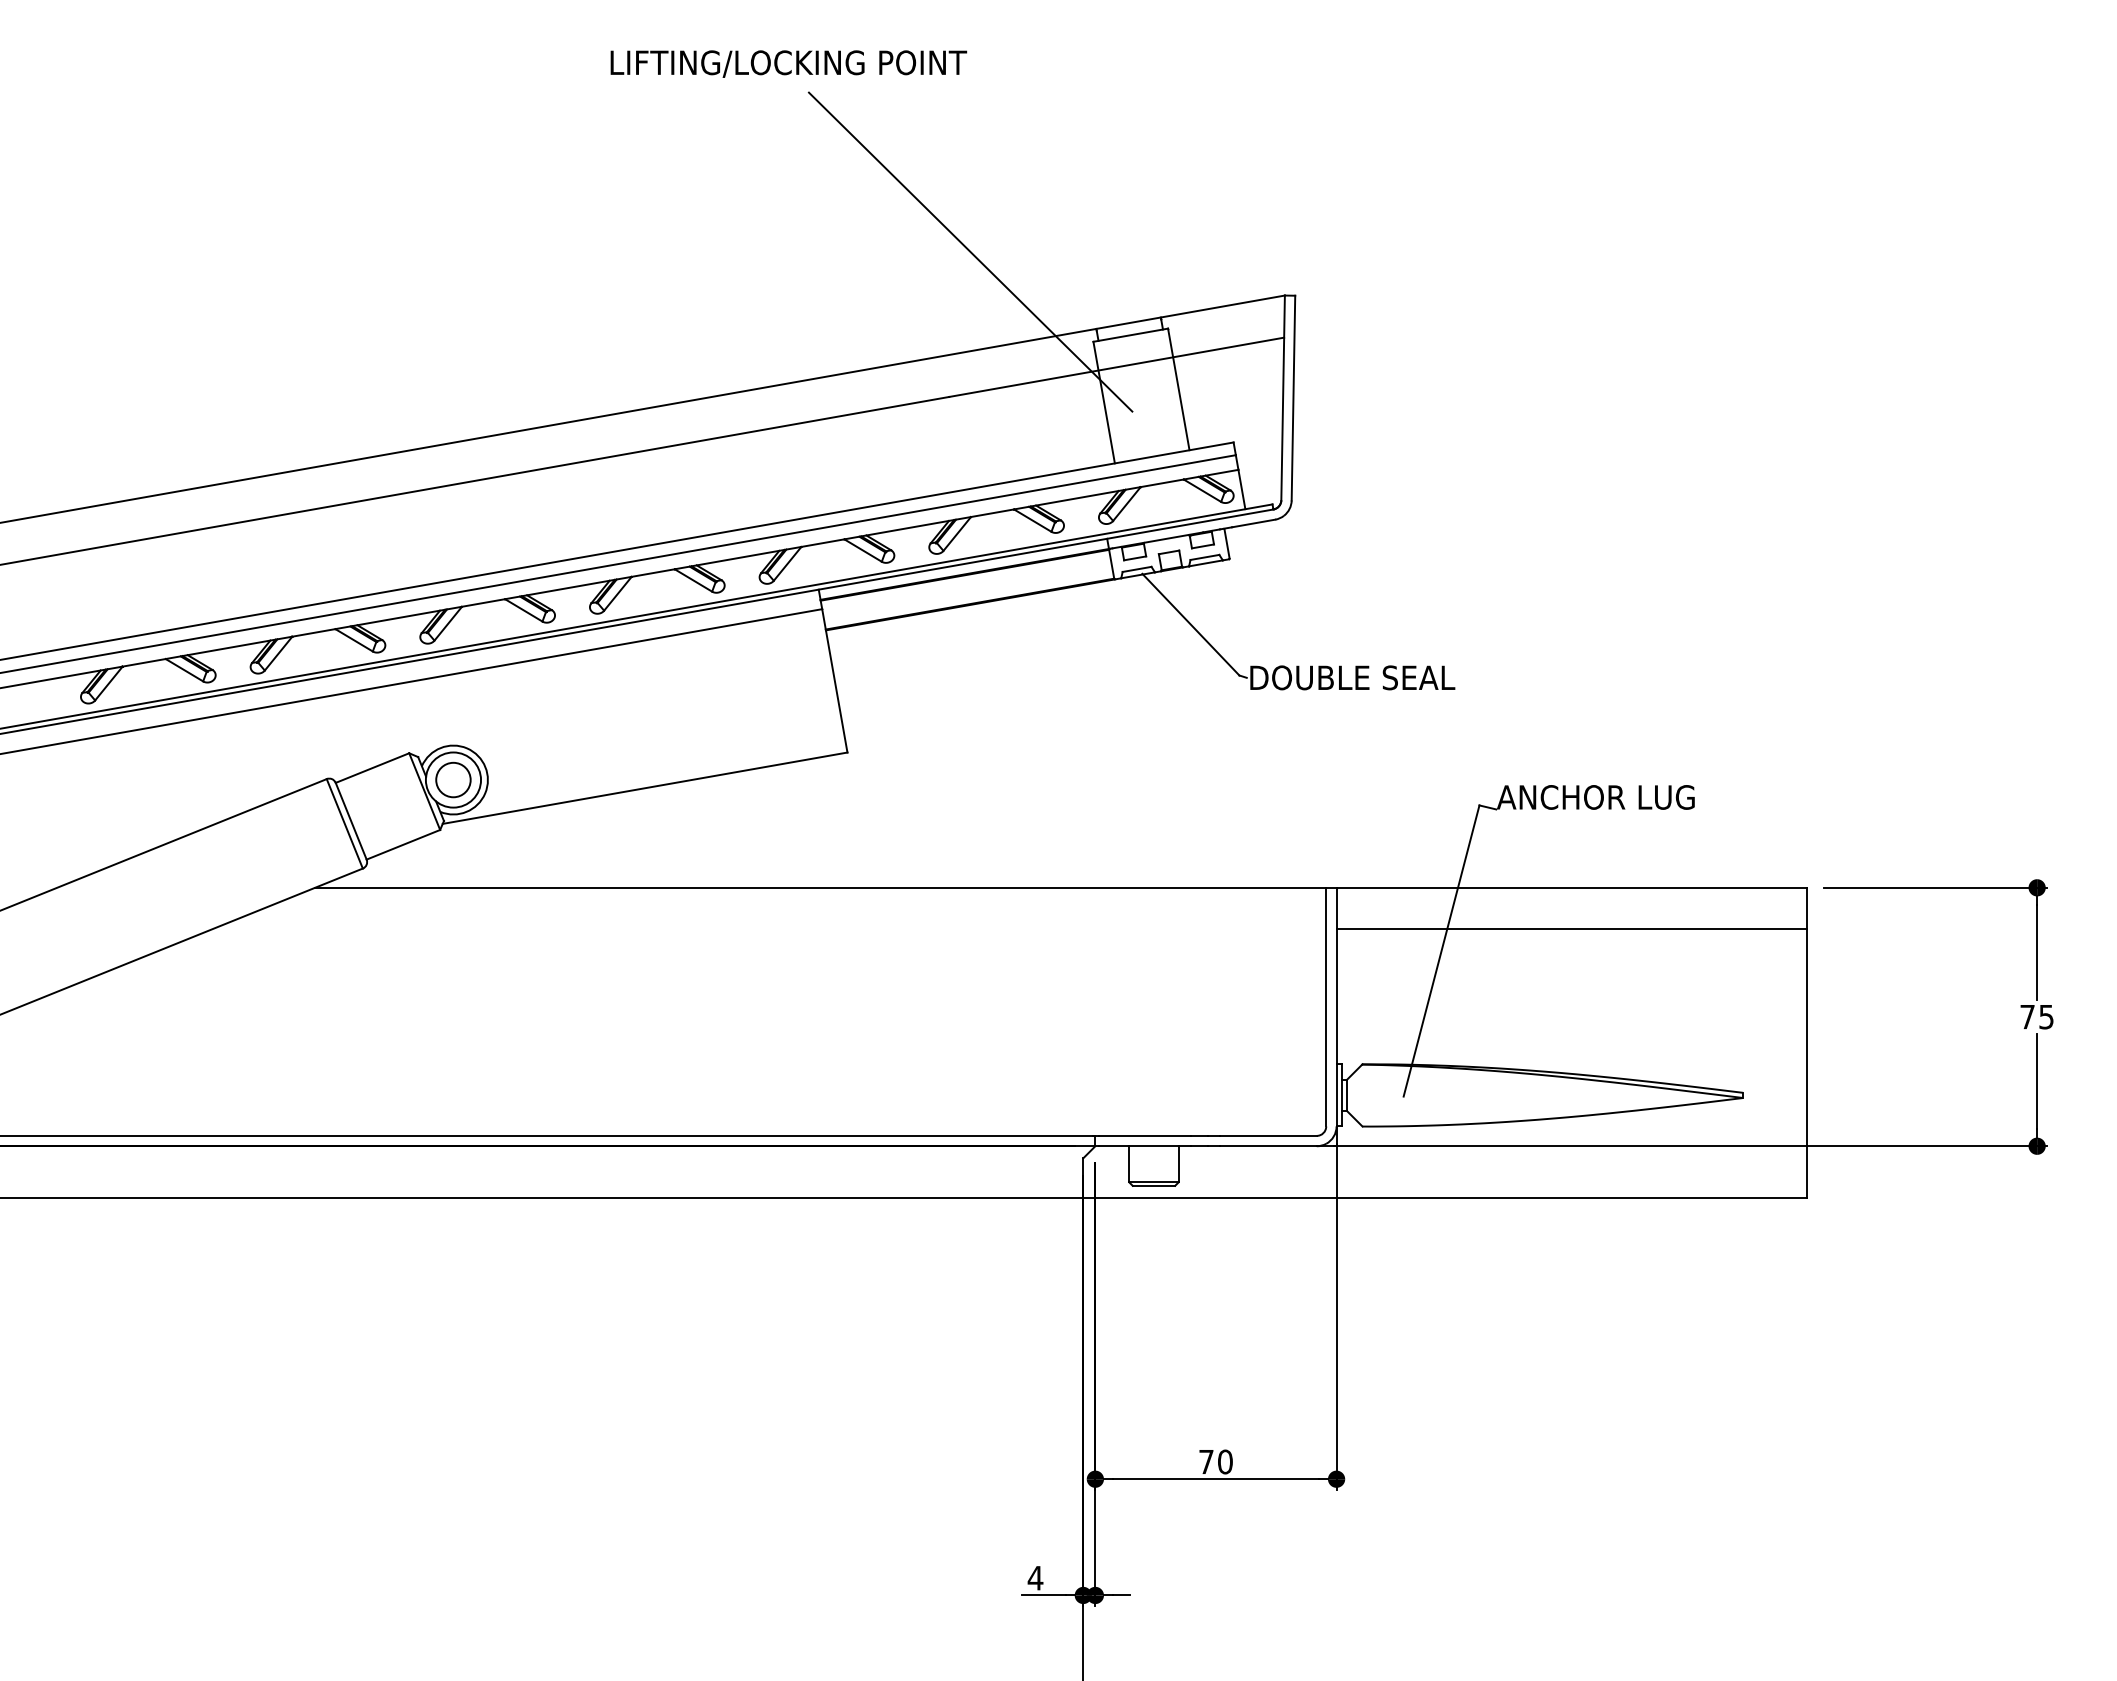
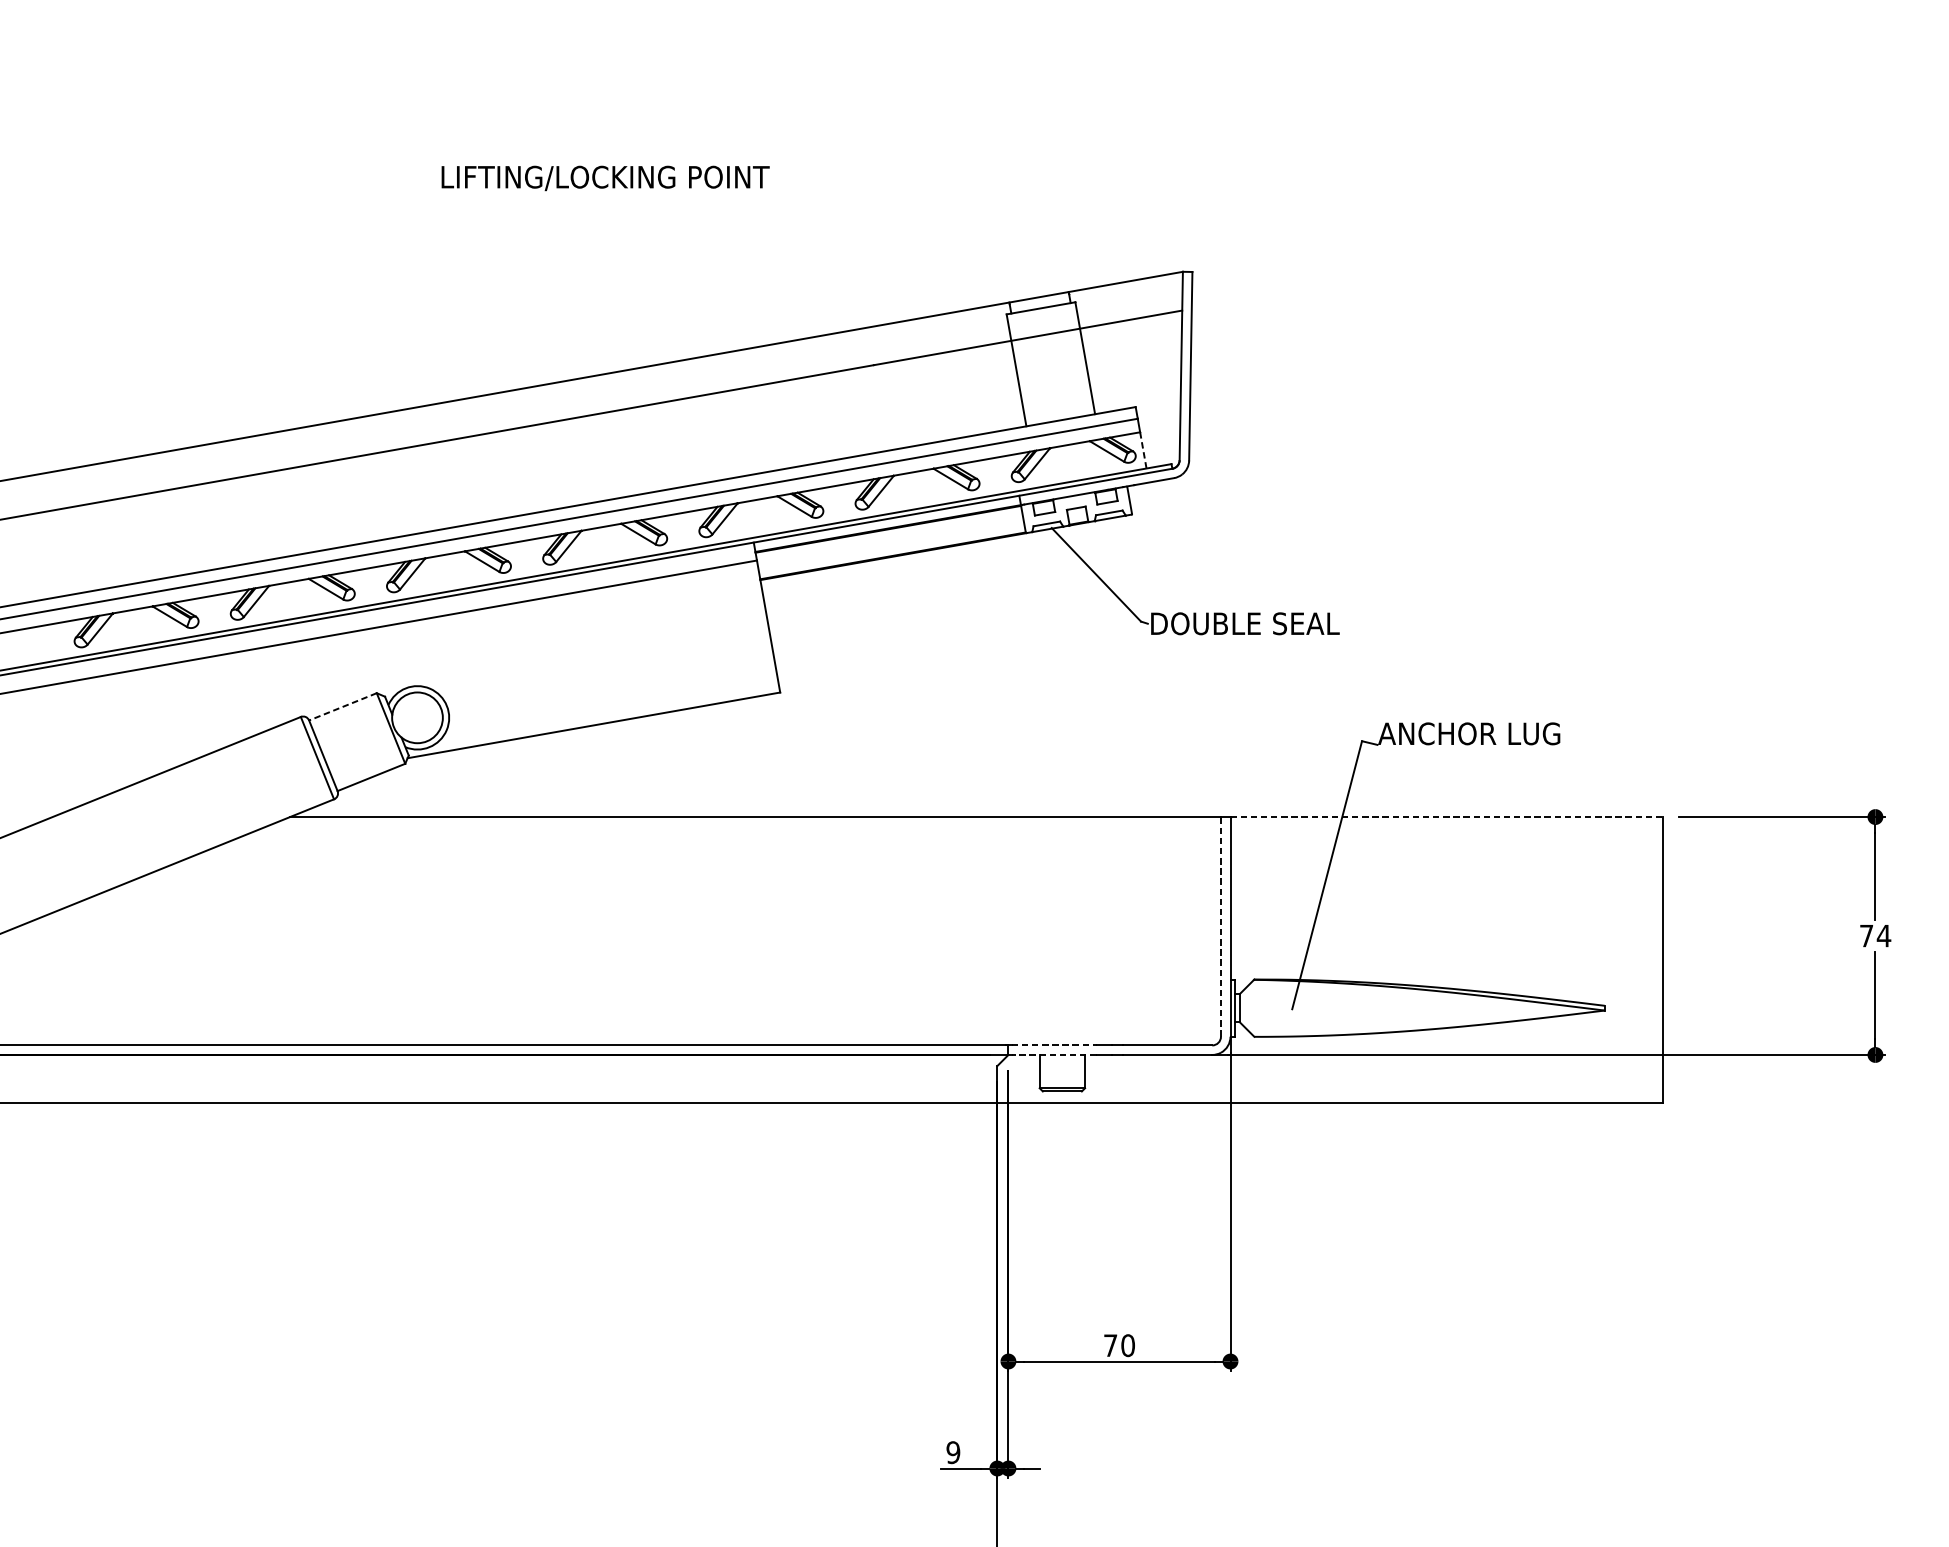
text: (788, 63) -> (605, 177), moved
line: (970, 251) -> (893, 231), removed
line: (1241, 489) -> (1142, 450), solid -> dashed
line: (372, 768) -> (342, 707), solid -> dashed
circle: (453, 779) -> (417, 717), removed
line: (1572, 887) -> (1447, 816), solid -> dashed
line: (1571, 929) -> (1446, 855), removed
line: (1326, 1006) -> (1221, 926), solid -> dashed
text: (2046, 1017) -> (1884, 936), 75 -> 74
line: (1145, 1135) -> (1054, 1045), solid -> dashed
line: (1144, 1146) -> (1053, 1055), solid -> dashed
text: (1035, 1577) -> (953, 1451), 4 -> 9

